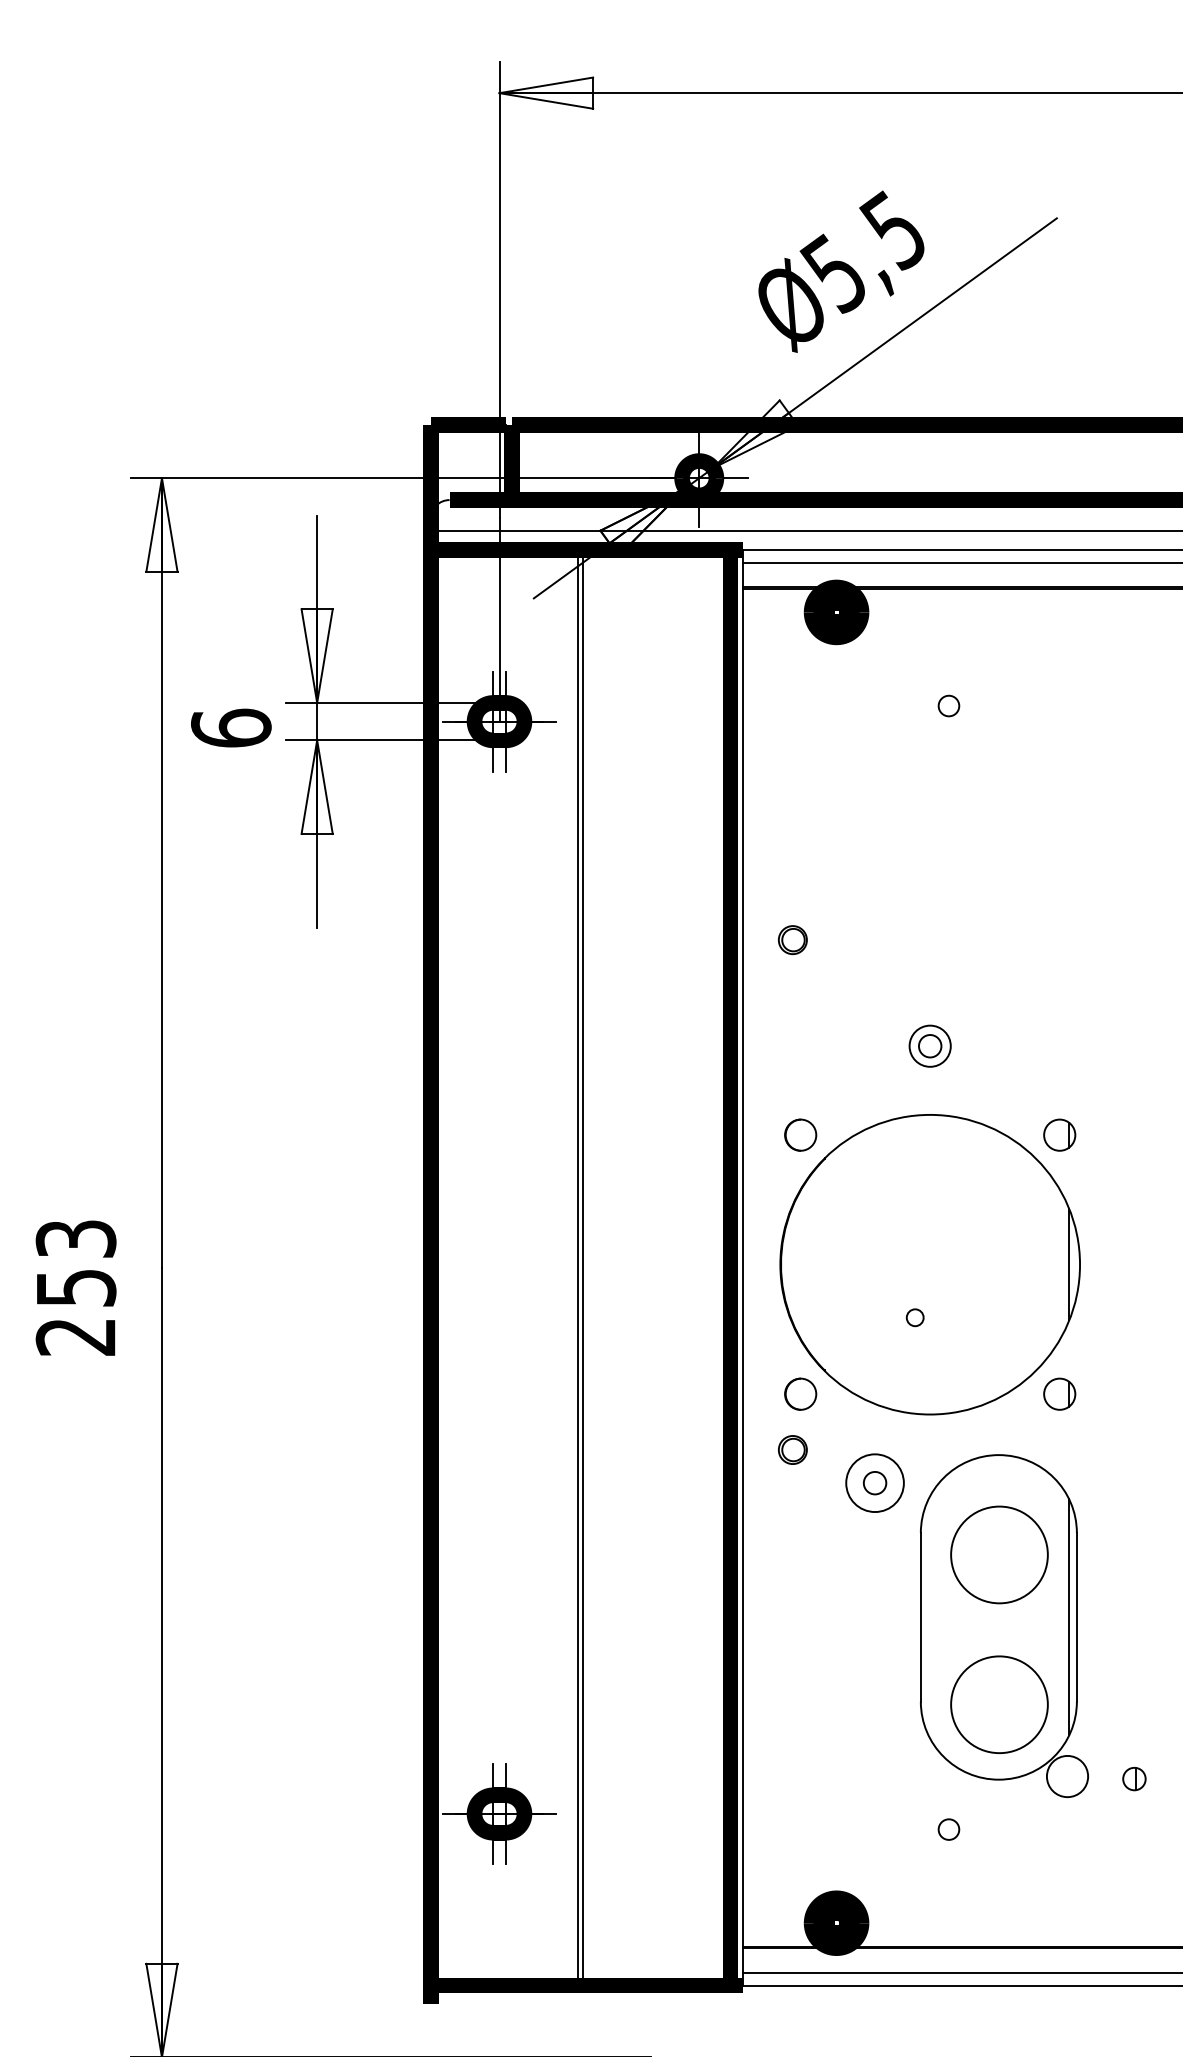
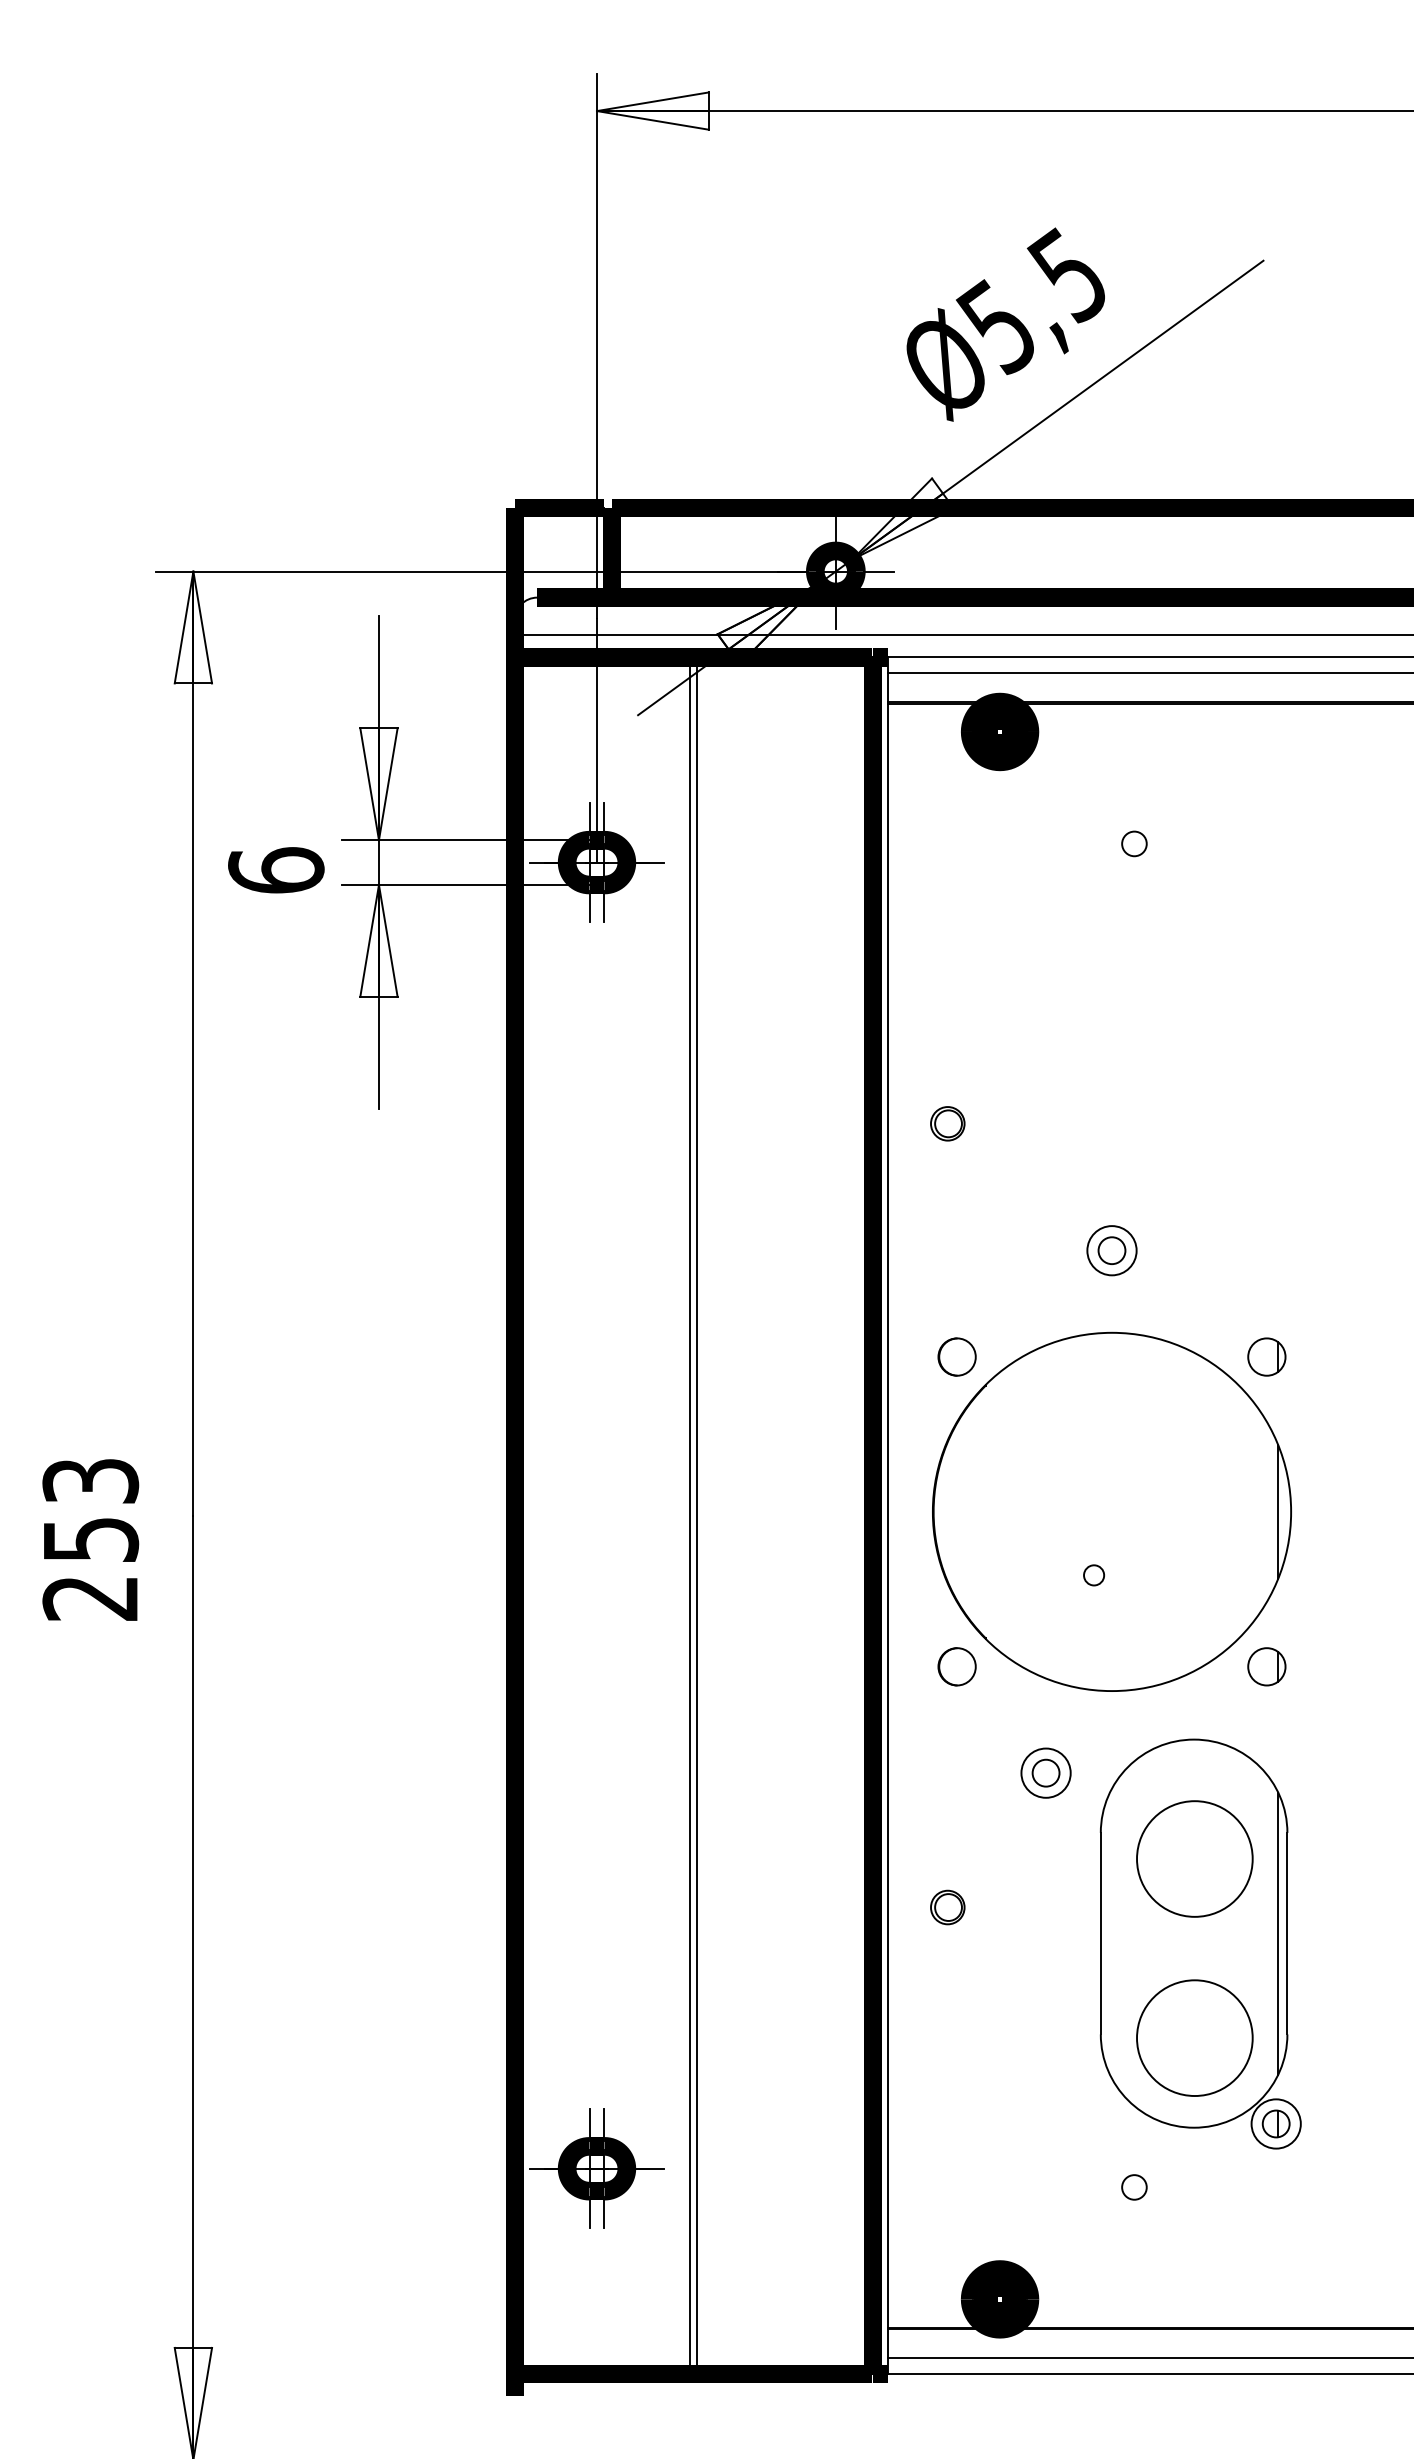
part: (792, 1449) -> (947, 1907), moved
circle: (874, 1482) -> (1045, 1772), size x0.71
part: (1133, 1778) -> (1275, 2123), moved

